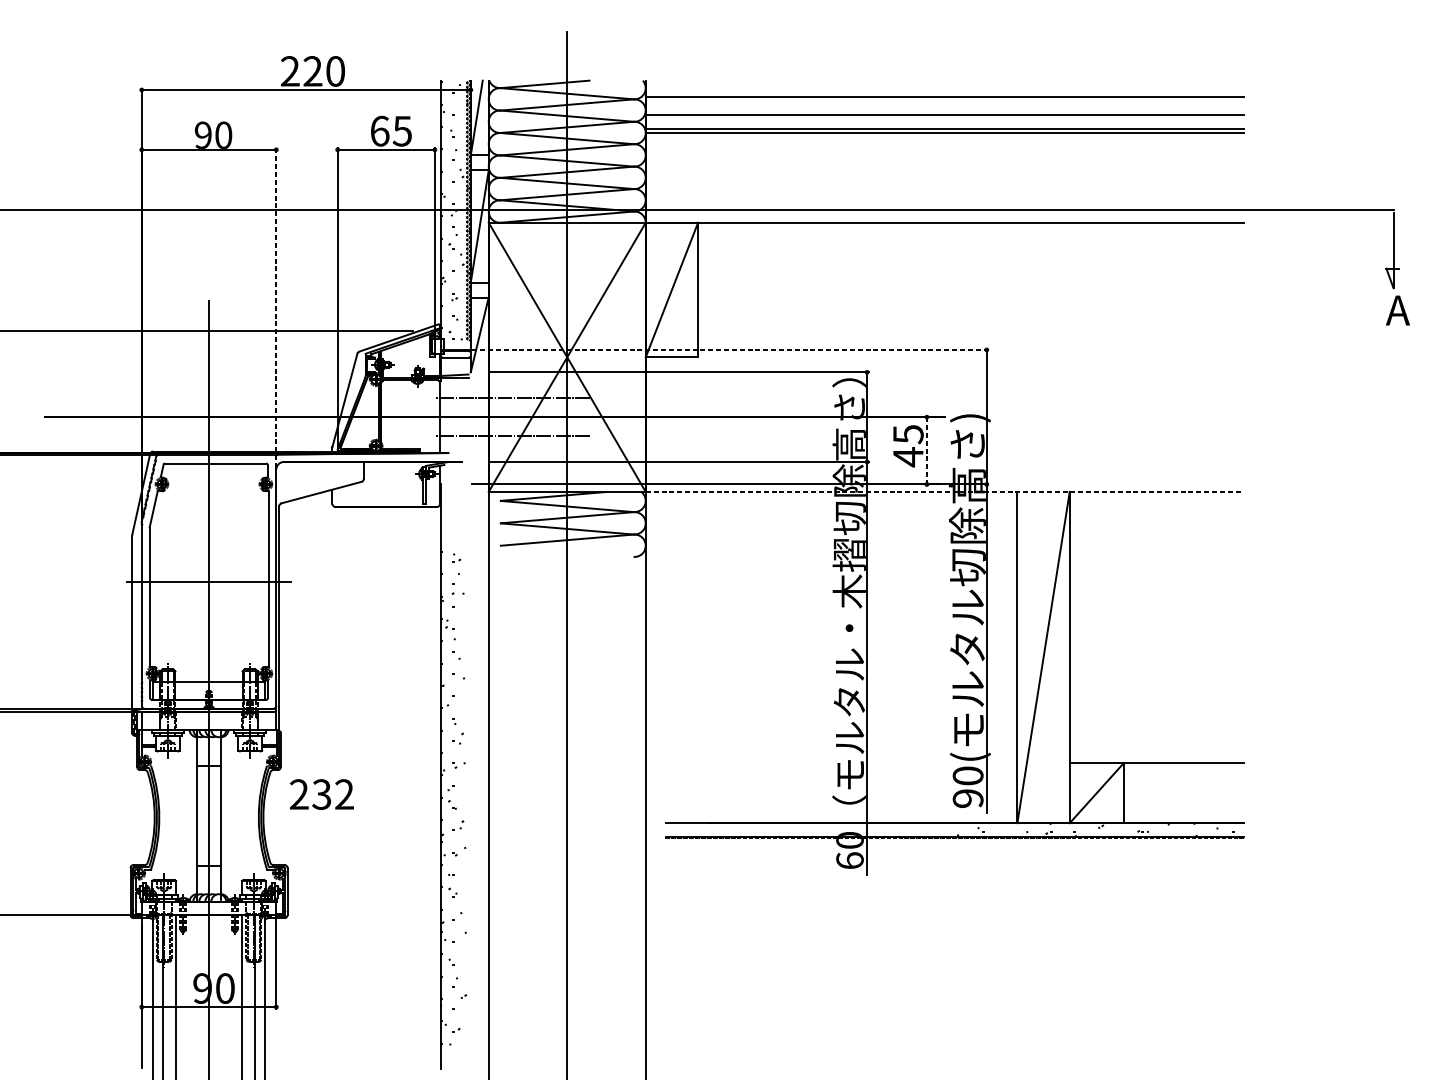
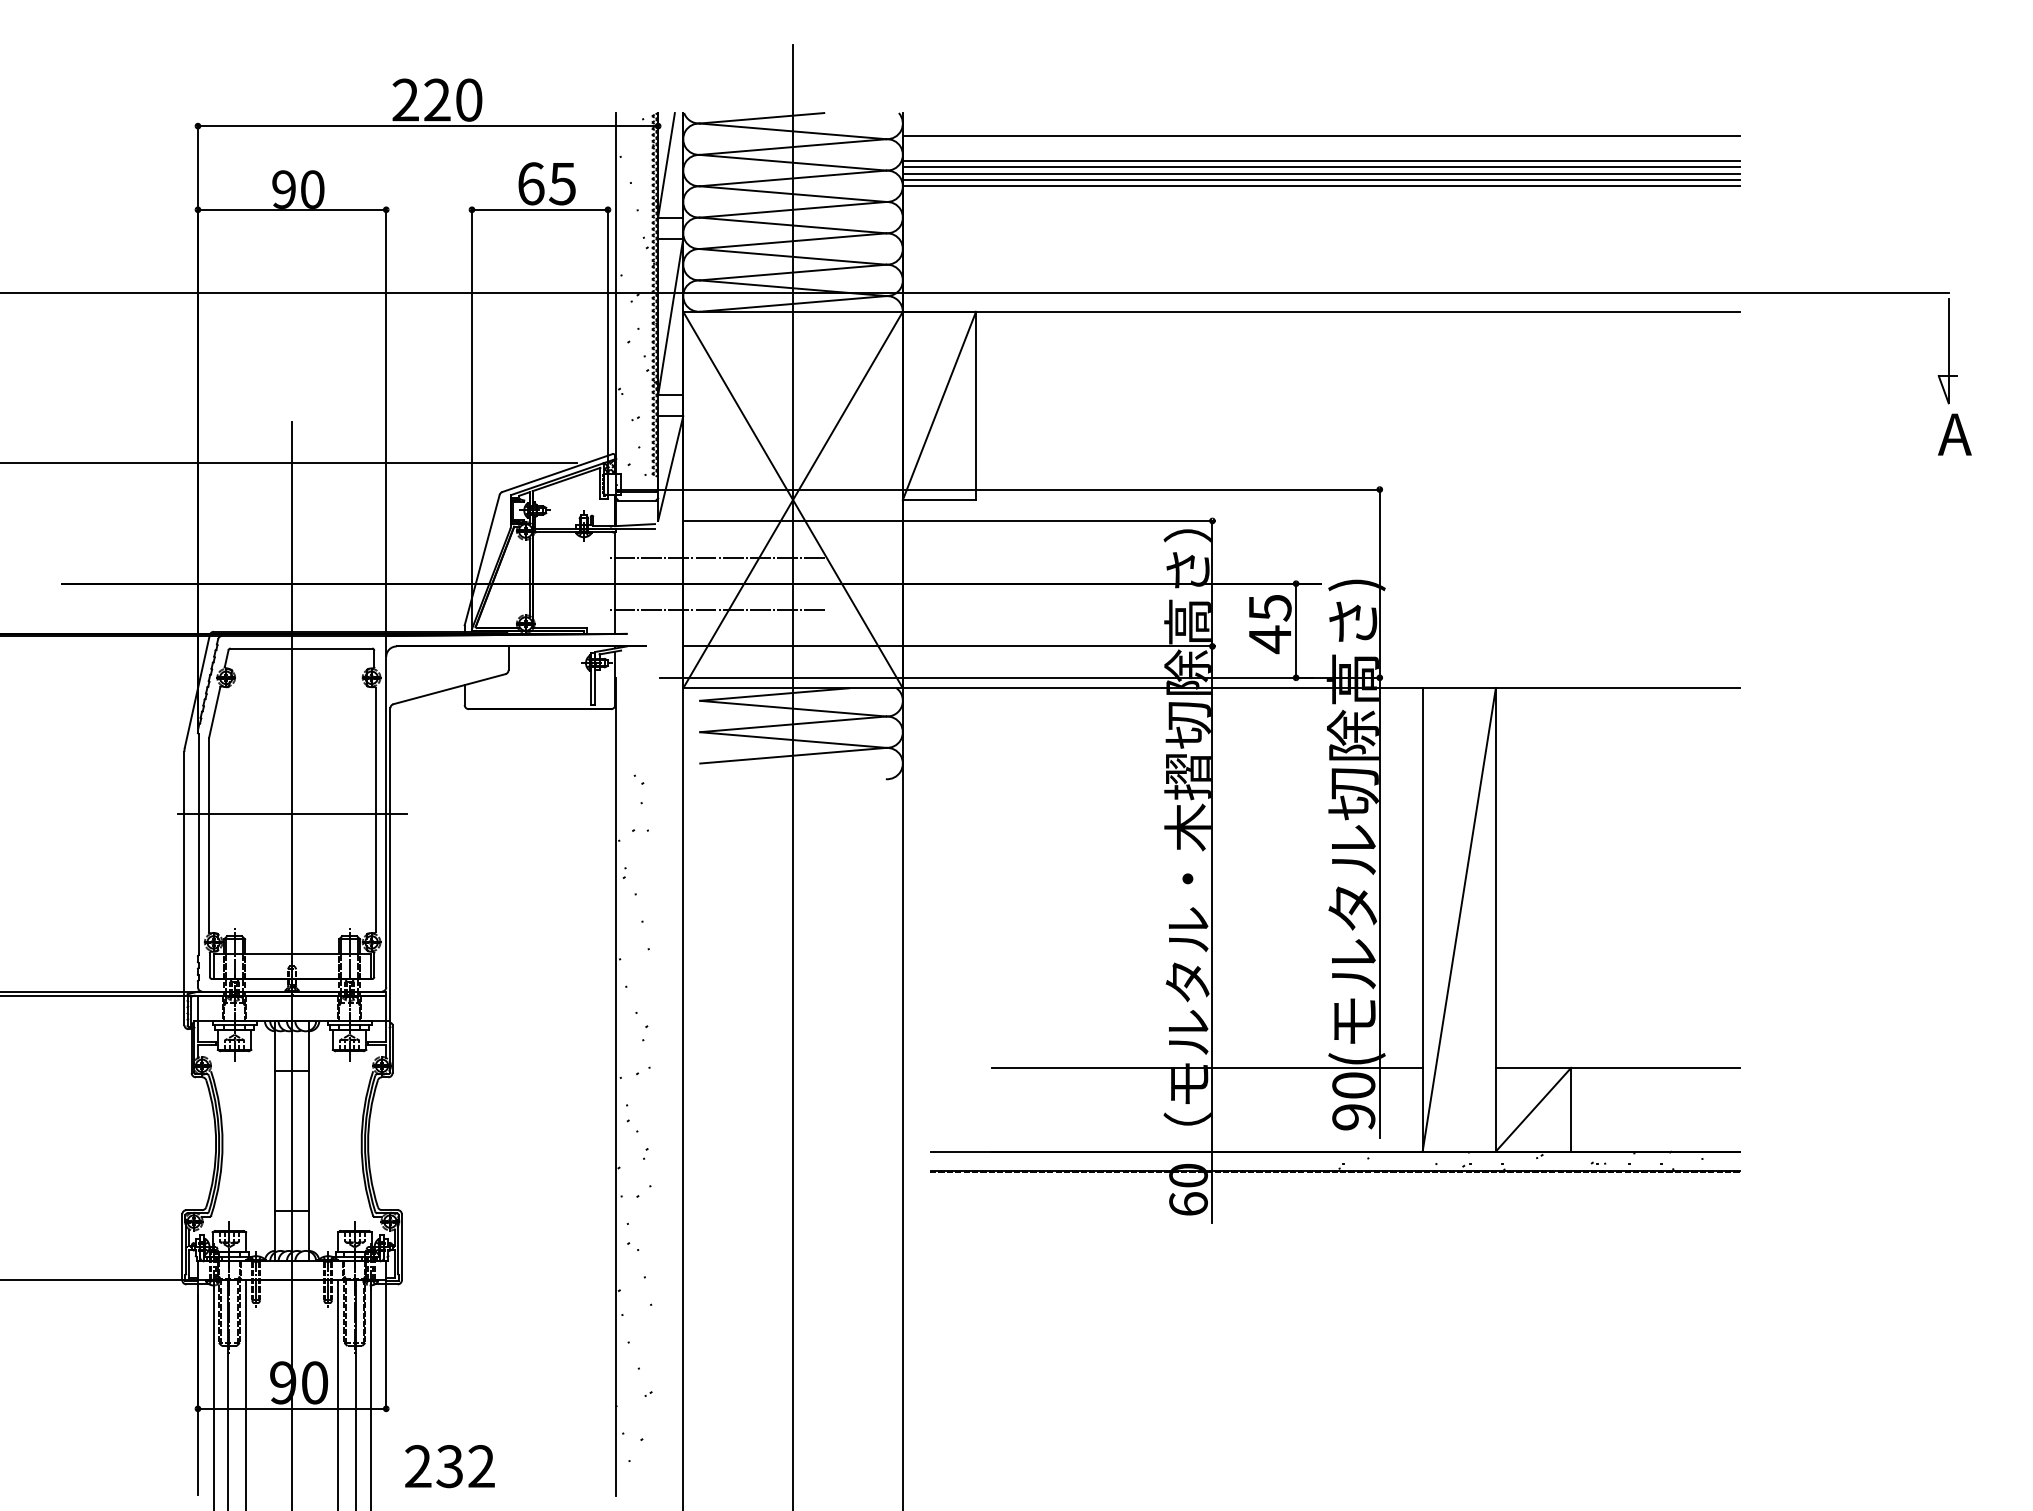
line: (944, 119) -> (1320, 167), added
line: (944, 123) -> (1320, 173), added
line: (276, 308) -> (386, 431), dashed -> solid
line: (730, 349) -> (1021, 489), dashed -> solid
line: (927, 451) -> (1296, 631), dashed -> solid
line: (945, 492) -> (1321, 688), dashed -> solid
line: (862, 763) -> (1206, 1067), added
text: (321, 794) -> (449, 1466), moved

